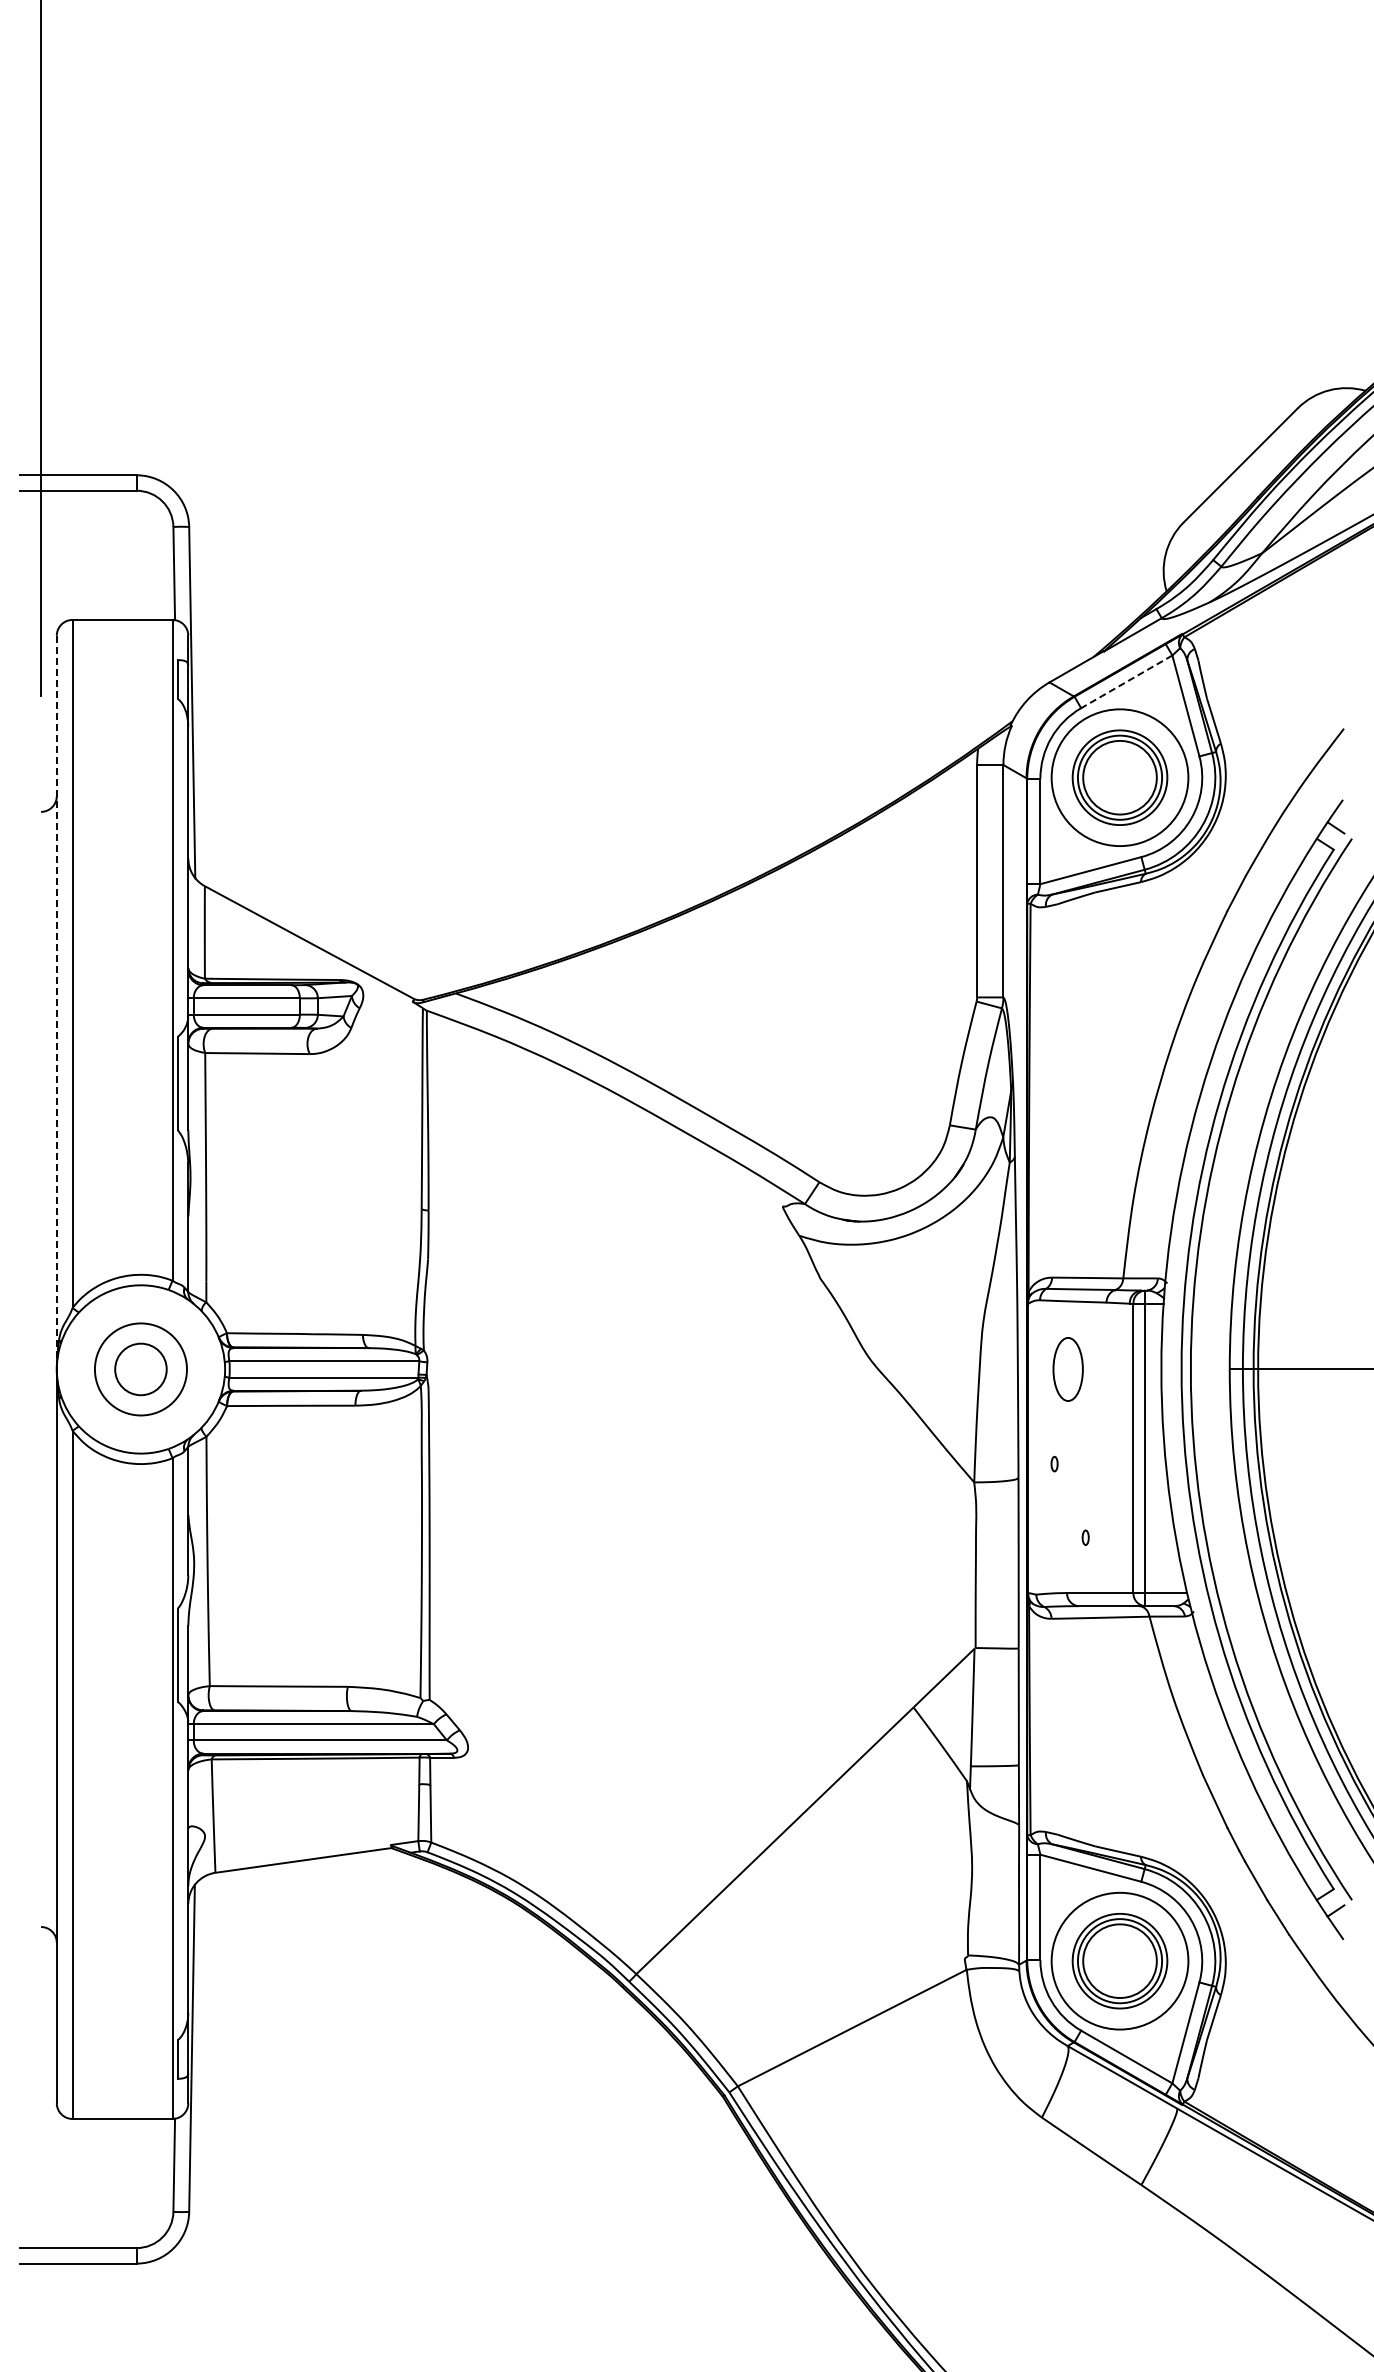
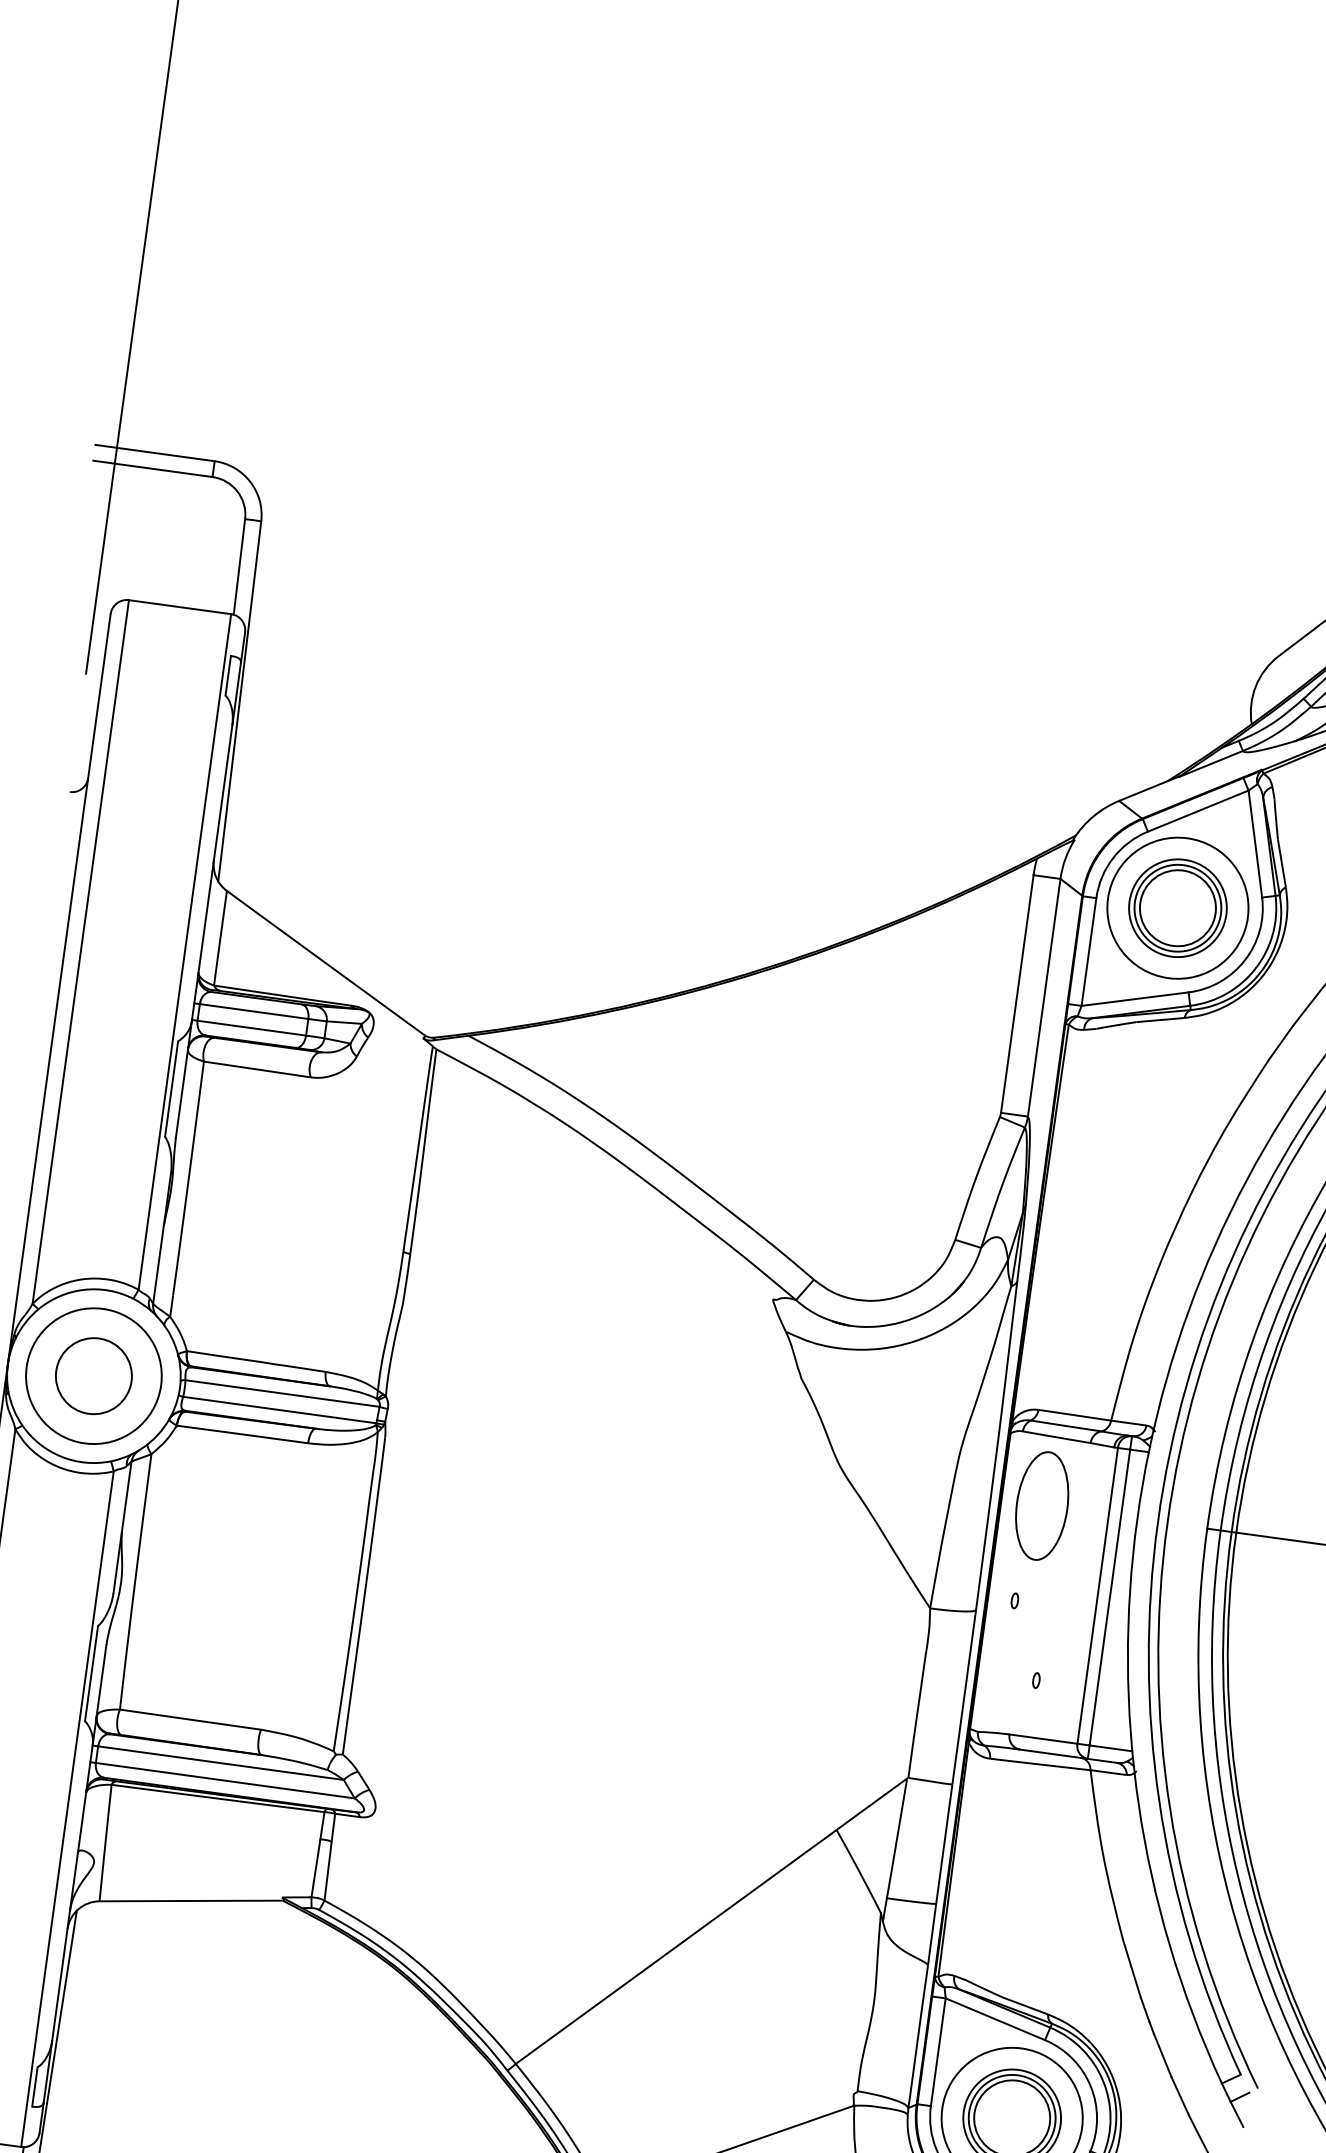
line: (1126, 681) -> (1198, 810), dashed -> solid
line: (56, 1002) -> (58, 989), dashed -> solid
circle: (140, 1369) -> (93, 1376), size x1.43
circle: (140, 1369) -> (93, 1376), size x1.43
part: (1067, 1369) -> (1041, 1505), size x1.67

